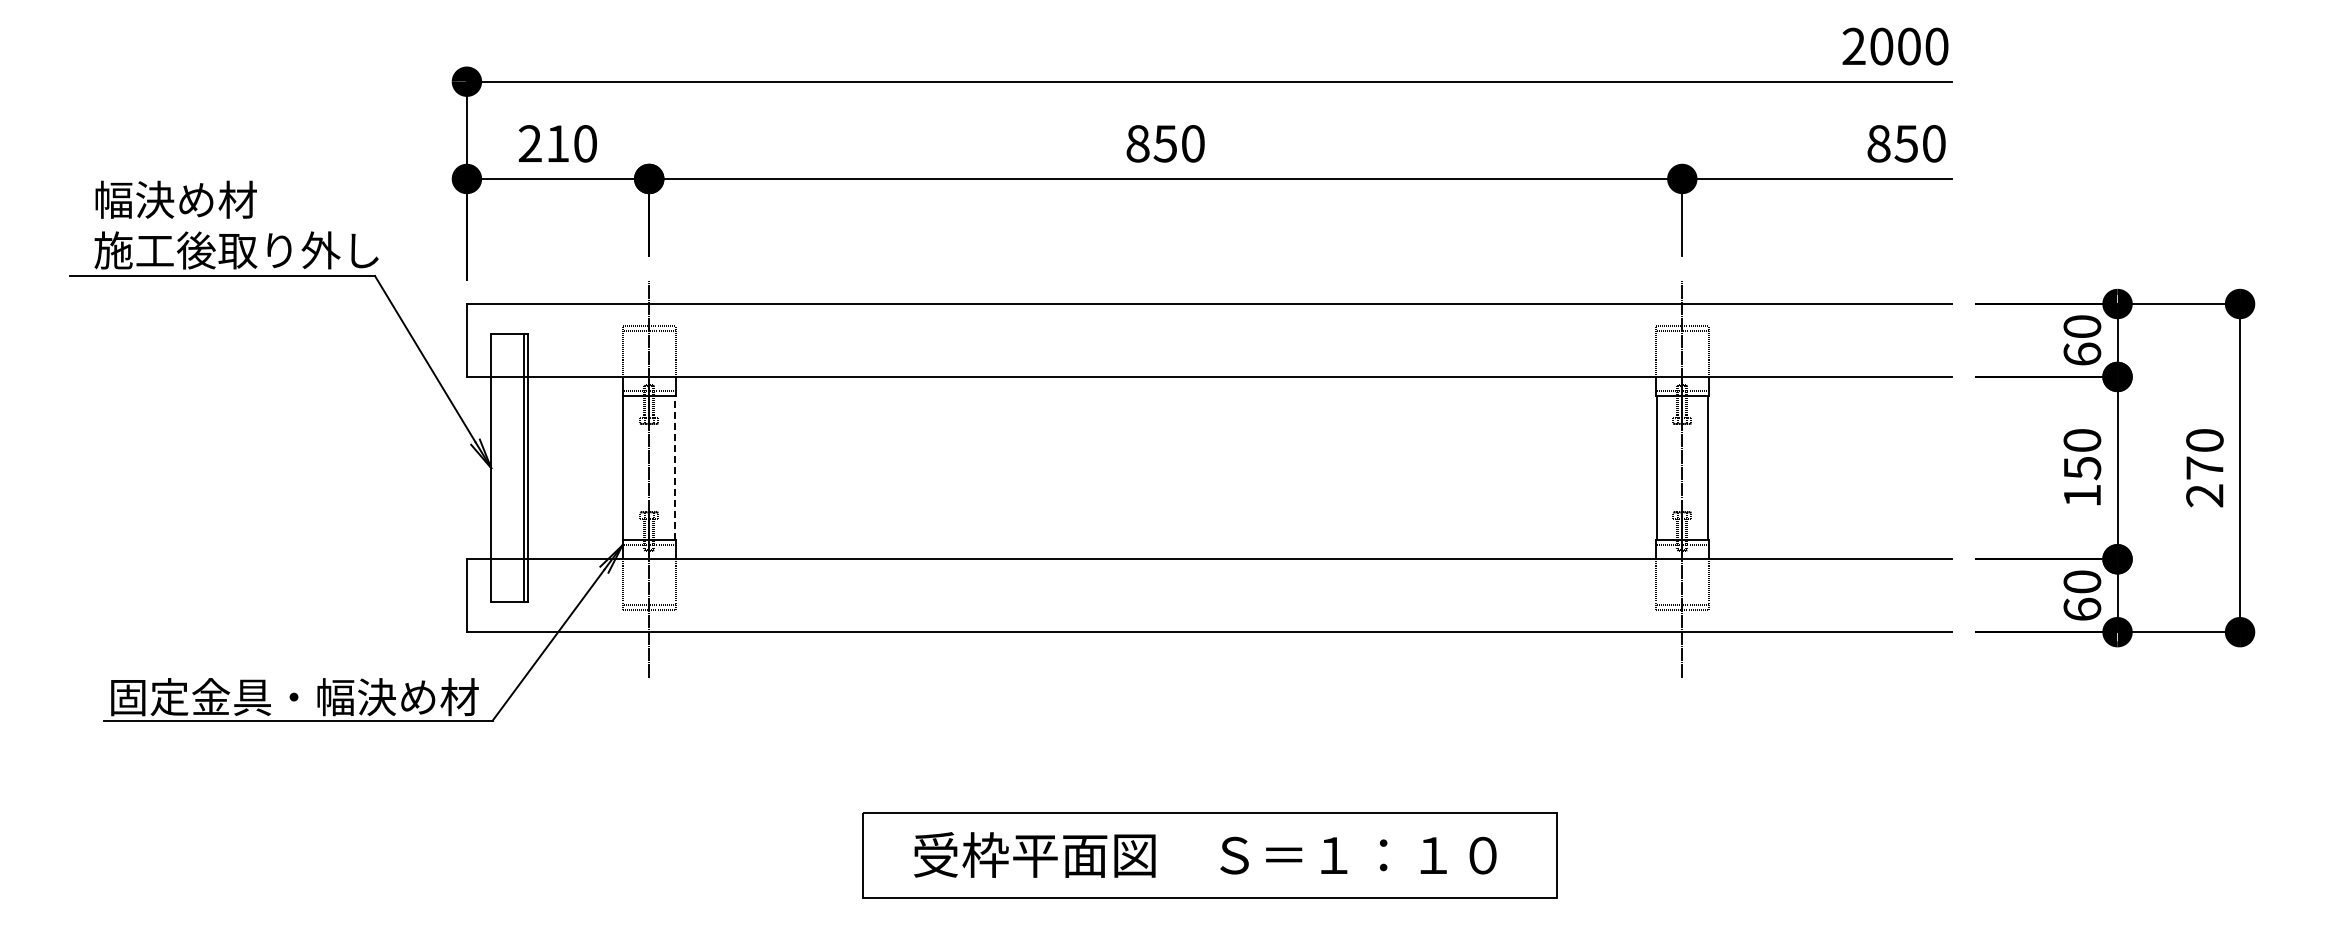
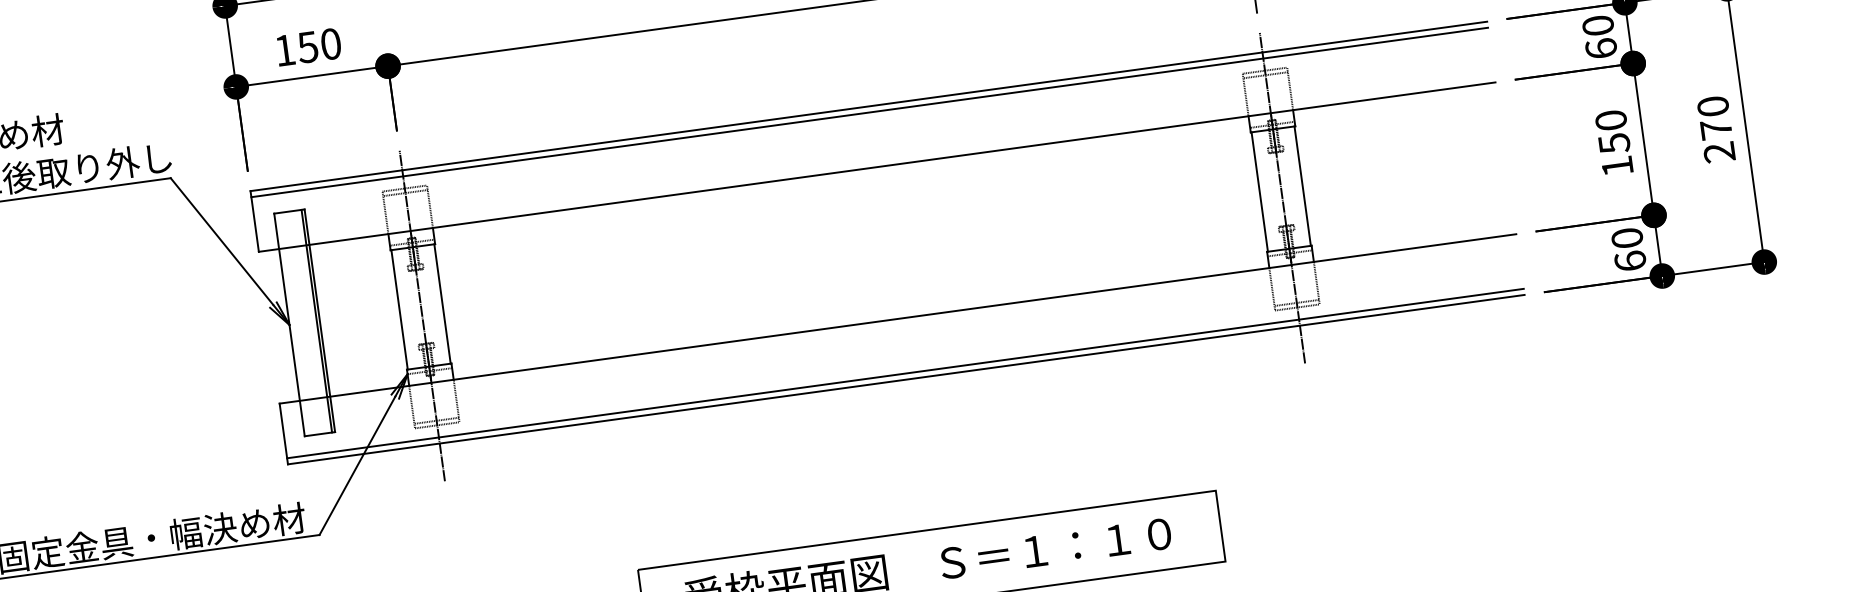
text: (543, 143) -> (295, 48), 210 -> 150
line: (1209, 311) -> (869, 112), added
line: (675, 468) -> (442, 304), dashed -> solid
line: (1209, 624) -> (905, 373), added

